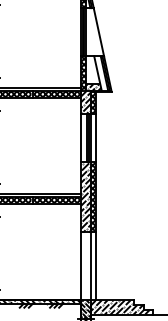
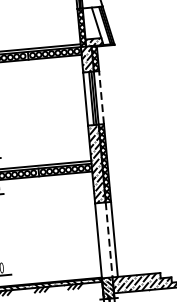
line: (95, 137) -> (101, 97), solid -> dashed
line: (90, 266) -> (108, 239), solid -> dashed

